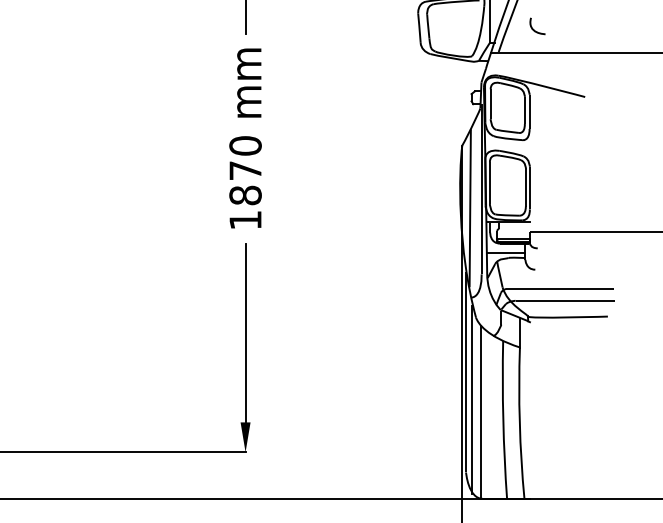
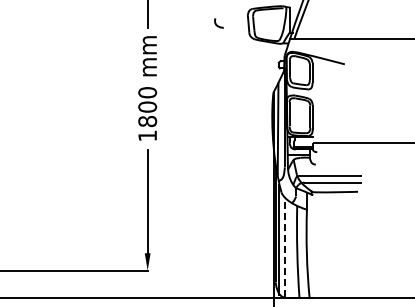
curve: (534, 28) -> (217, 24), moved
text: (245, 169) -> (147, 106), 1870 -> 1800
line: (481, 410) -> (284, 246), solid -> dashed

